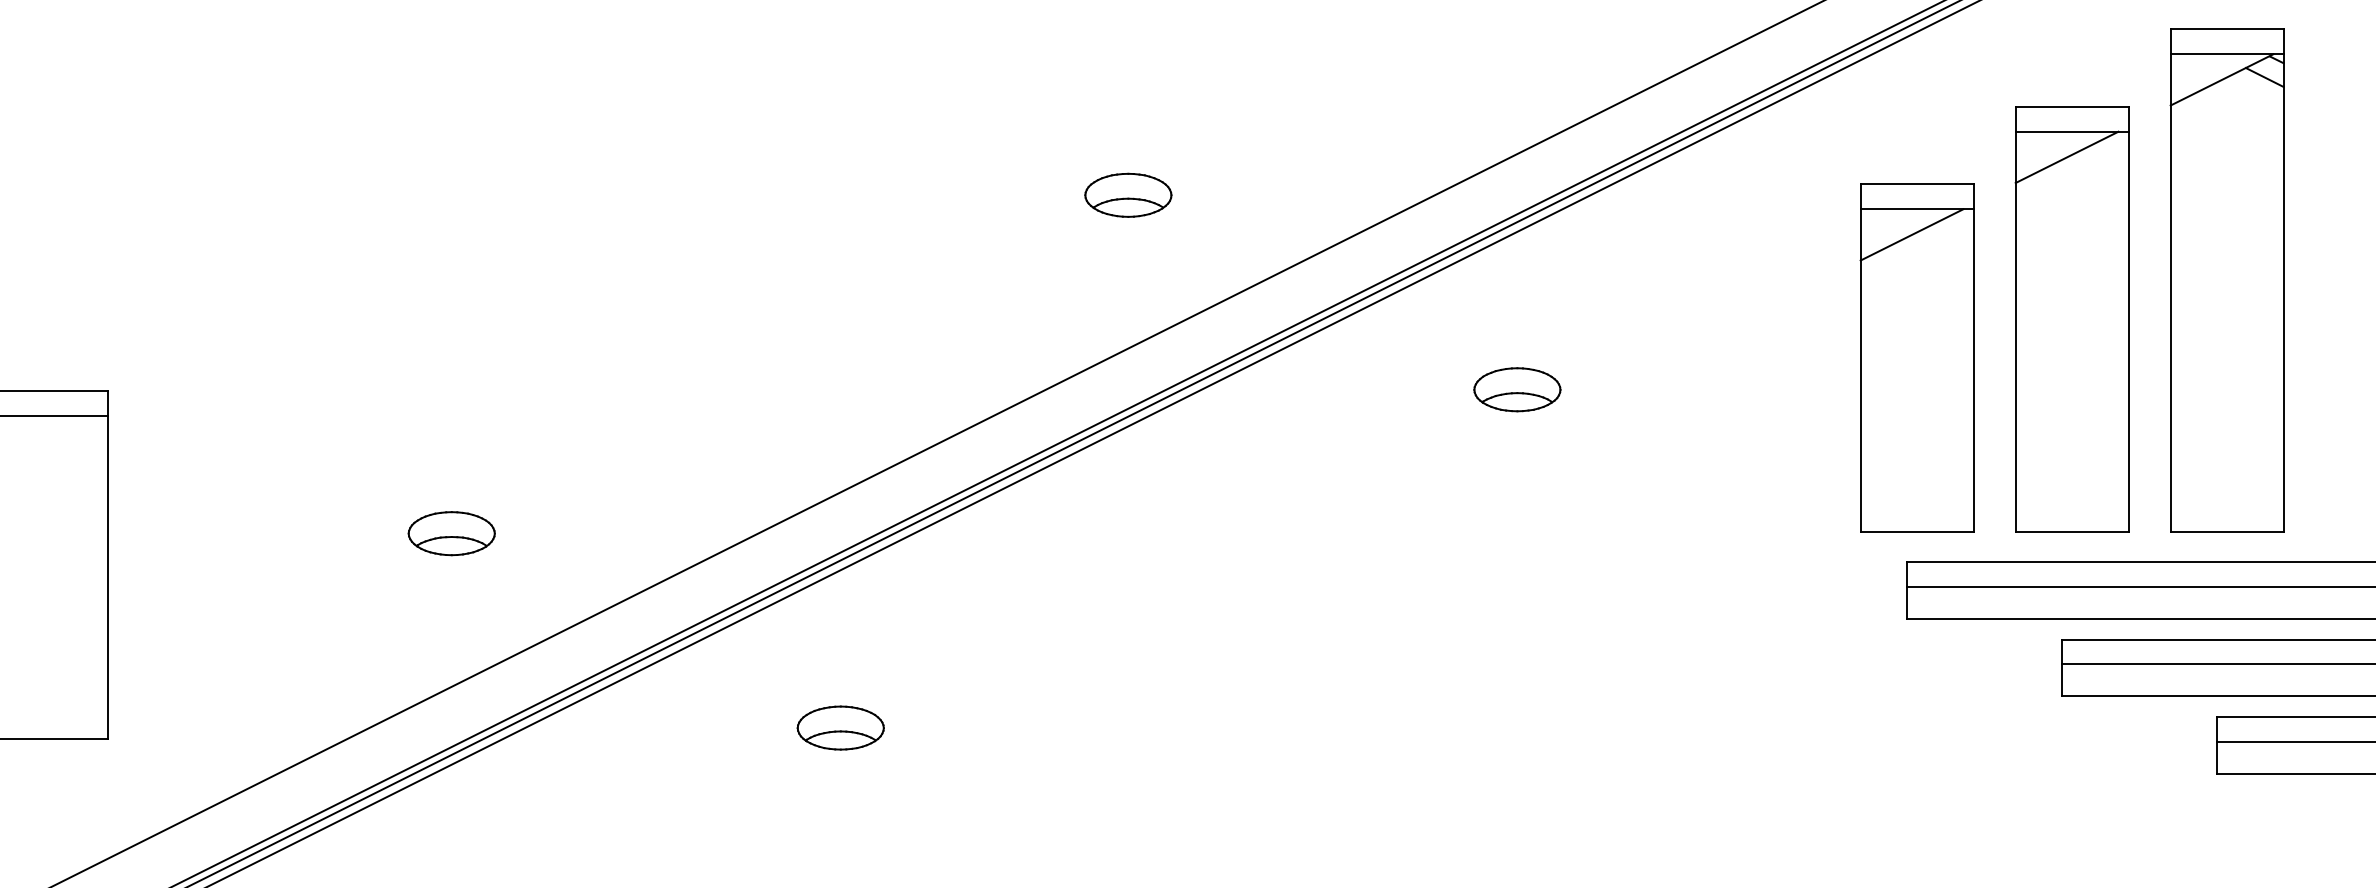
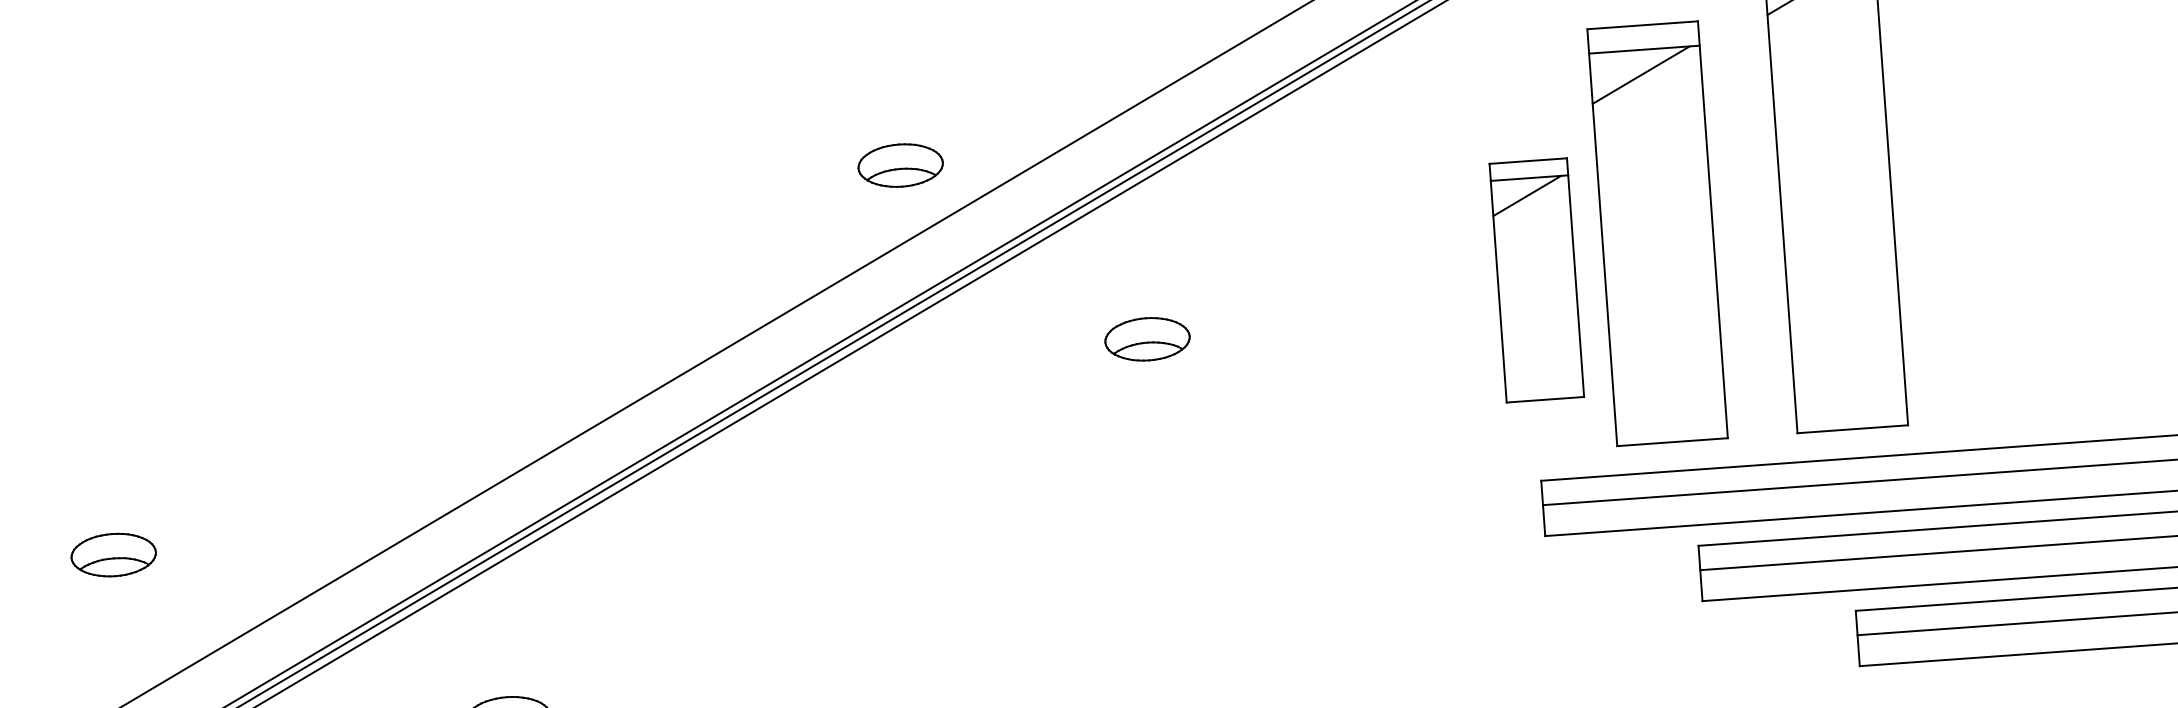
part: (1128, 194) -> (900, 164), moved
part: (2071, 319) -> (1656, 233), moved
part: (1916, 357) -> (1536, 279), size x0.7

